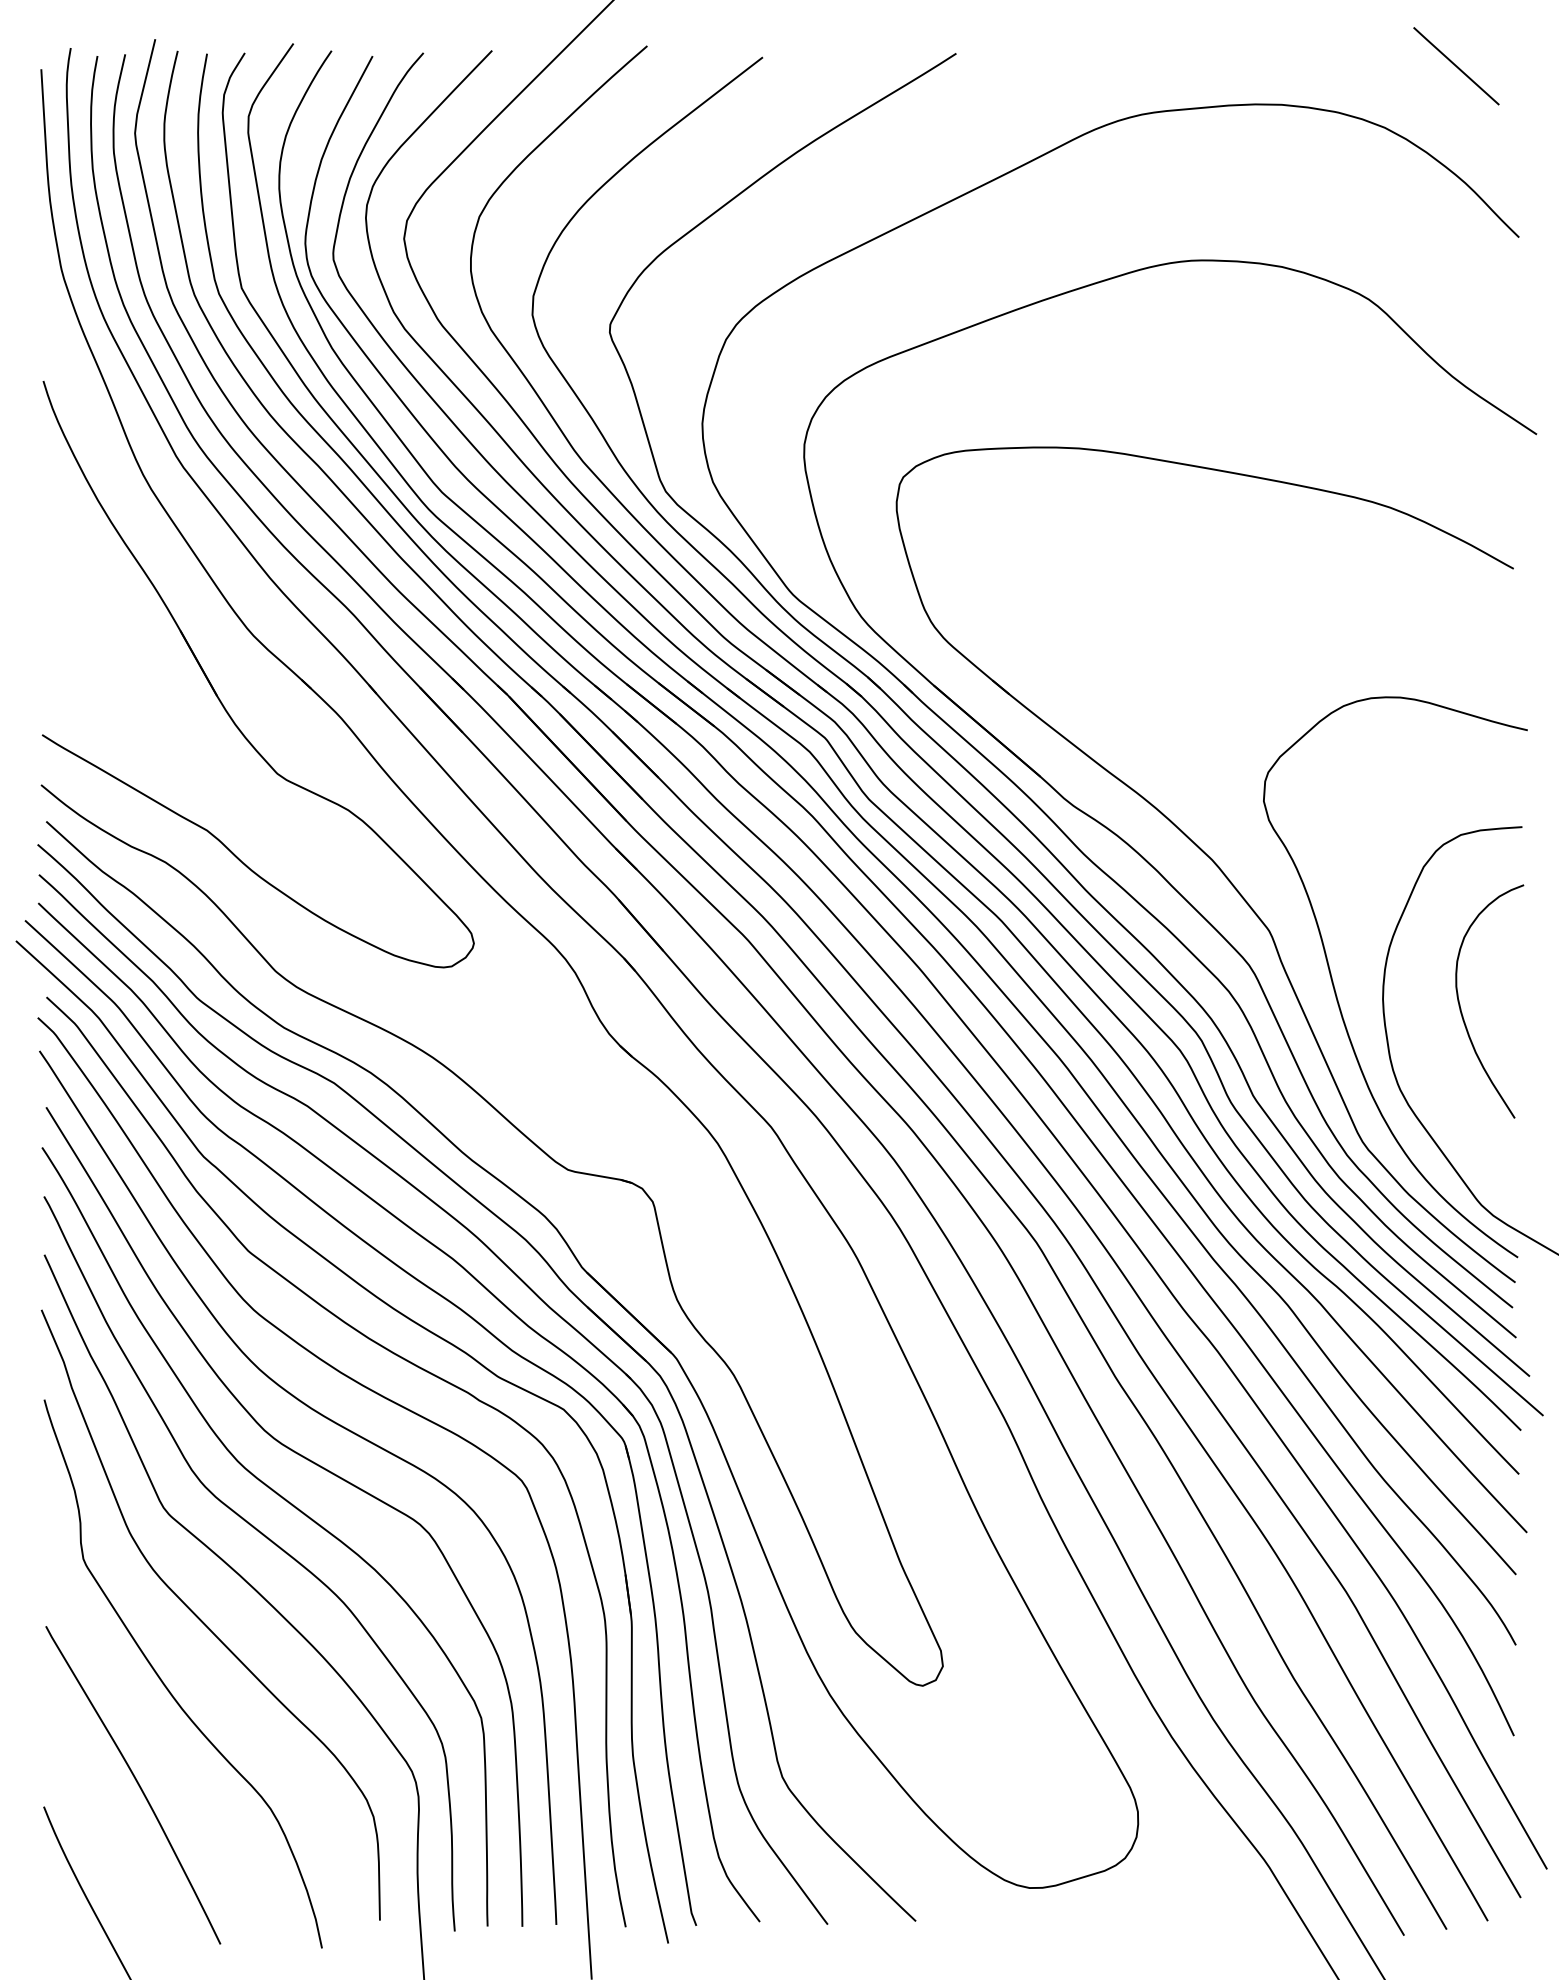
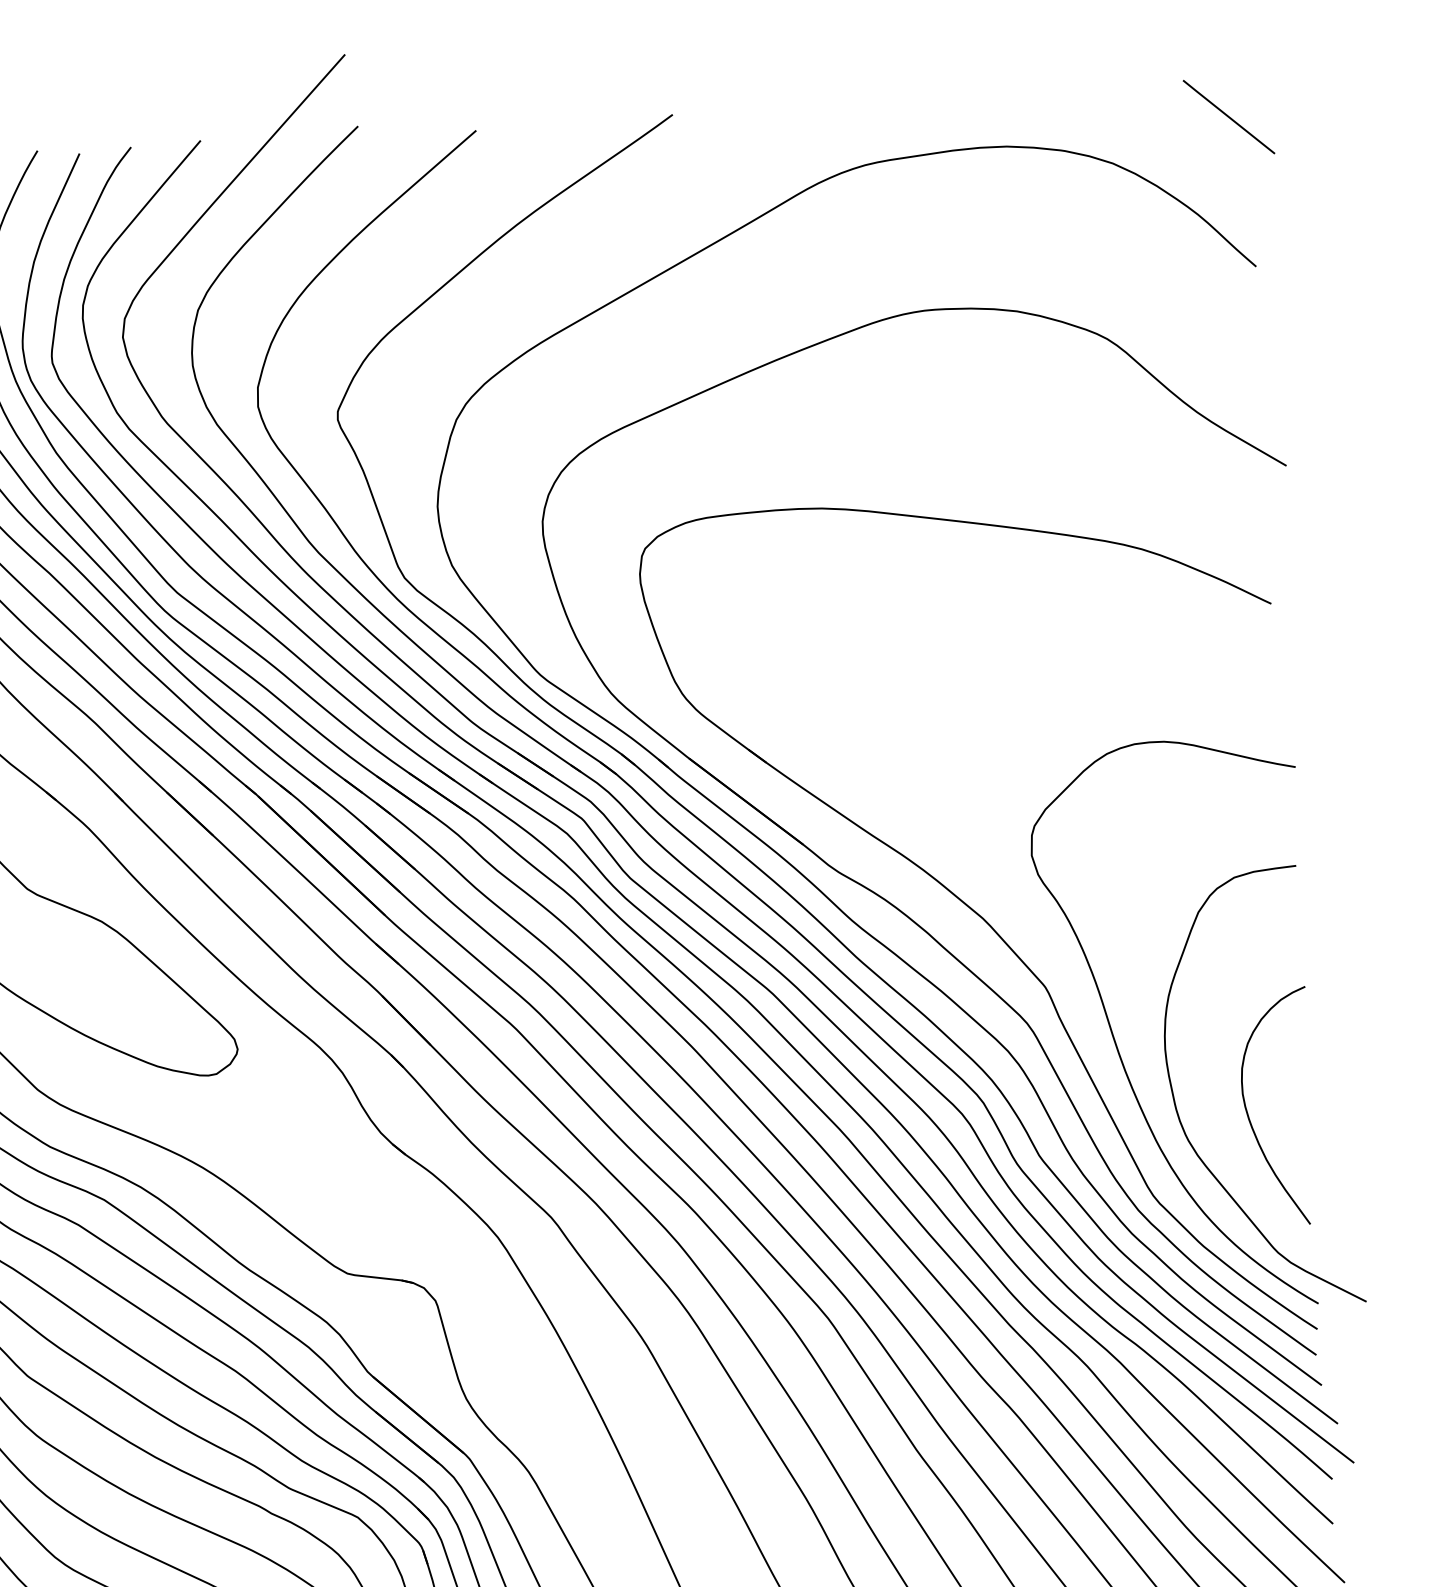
line: (1456, 66) -> (1229, 117), moved
curve: (1461, 1008) -> (1249, 1116), moved

